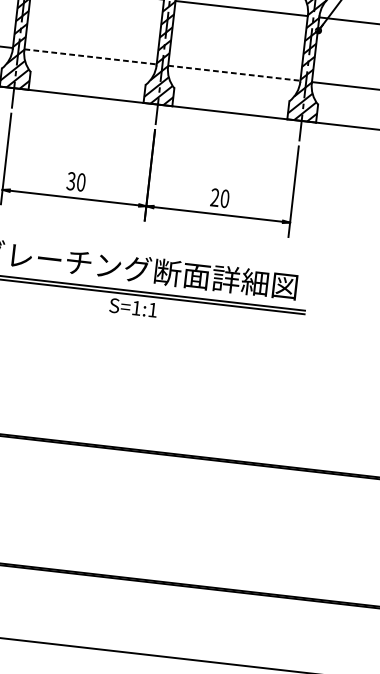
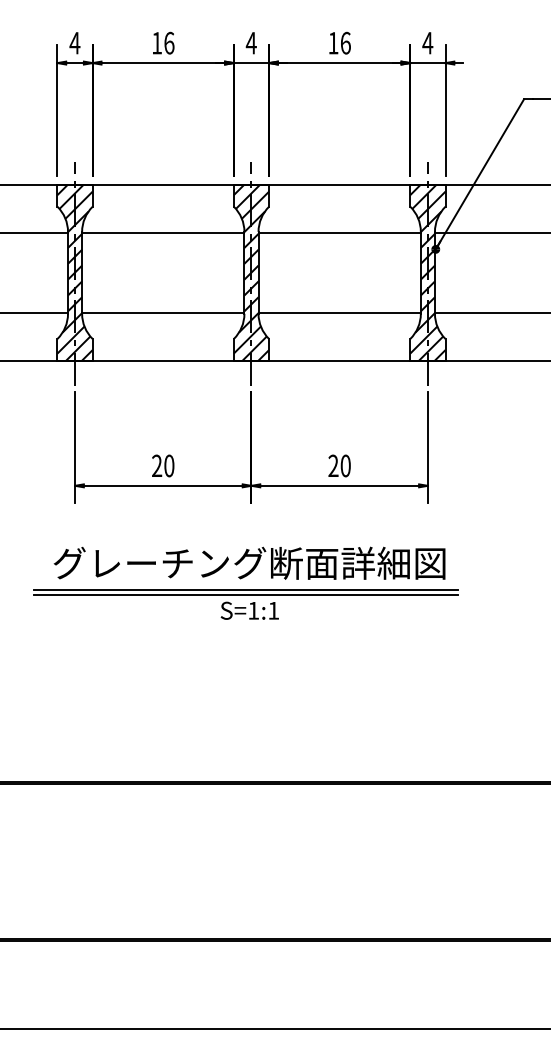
line: (90, 56) -> (163, 312), dashed -> solid
line: (234, 73) -> (340, 312), dashed -> solid
text: (70, 181) -> (156, 466), 30 -> 20

